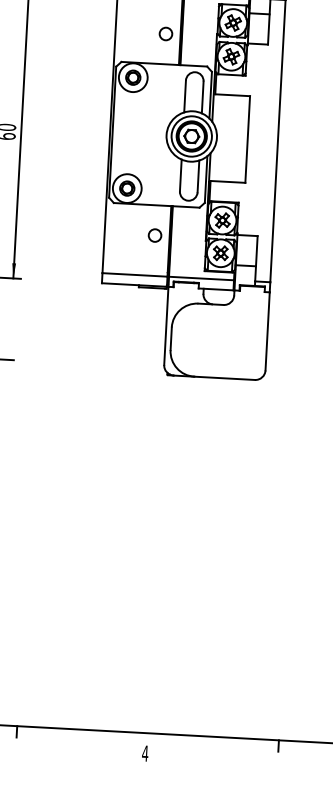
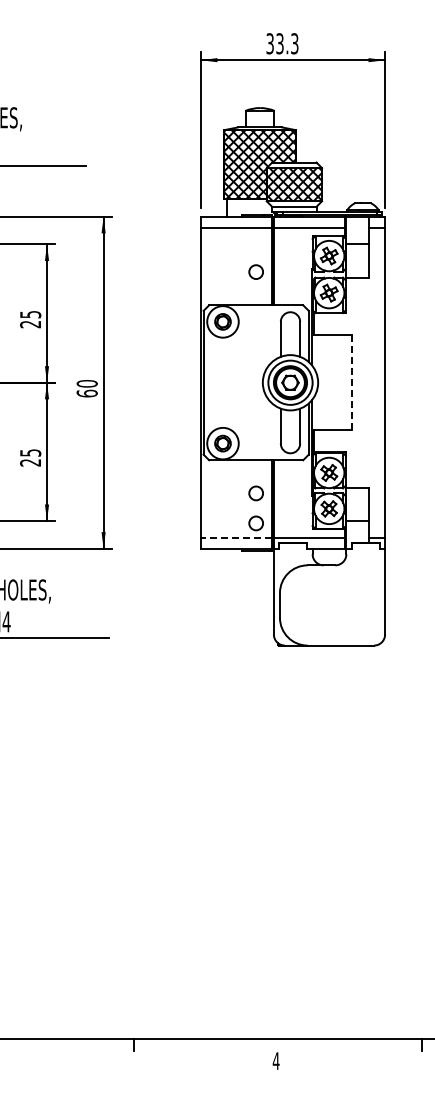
line: (247, 139) -> (351, 382), solid -> dashed
circle: (152, 262) -> (255, 523), added
line: (134, 274) -> (236, 537), solid -> dashed

